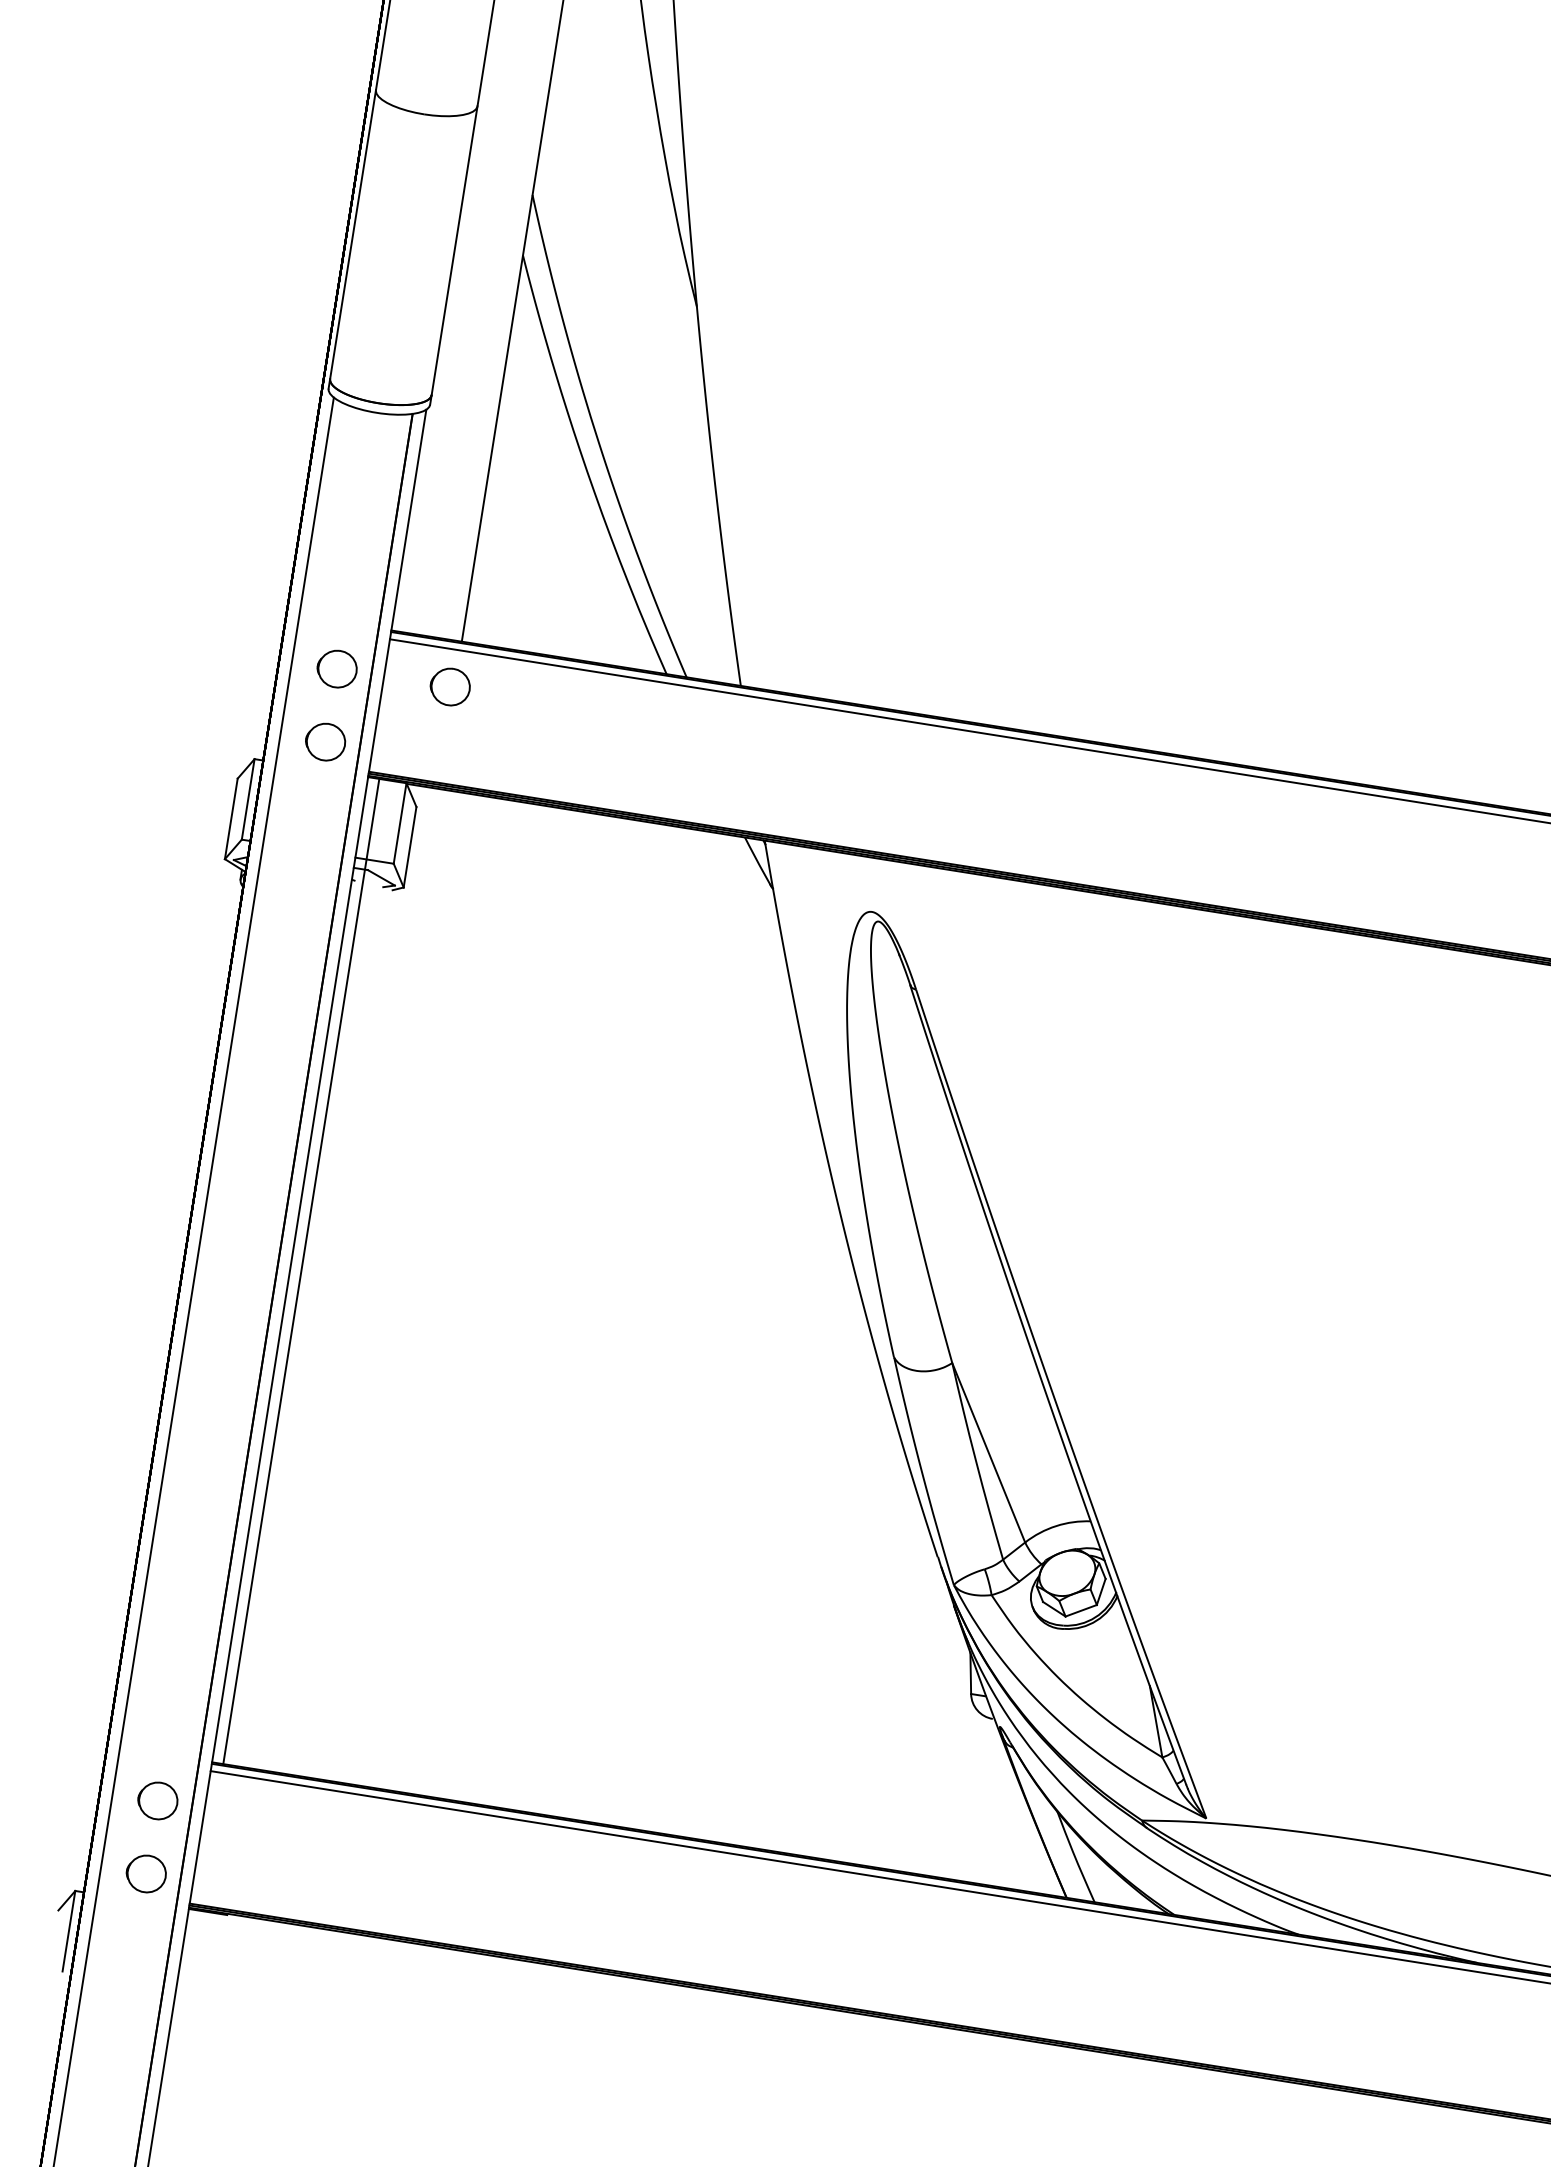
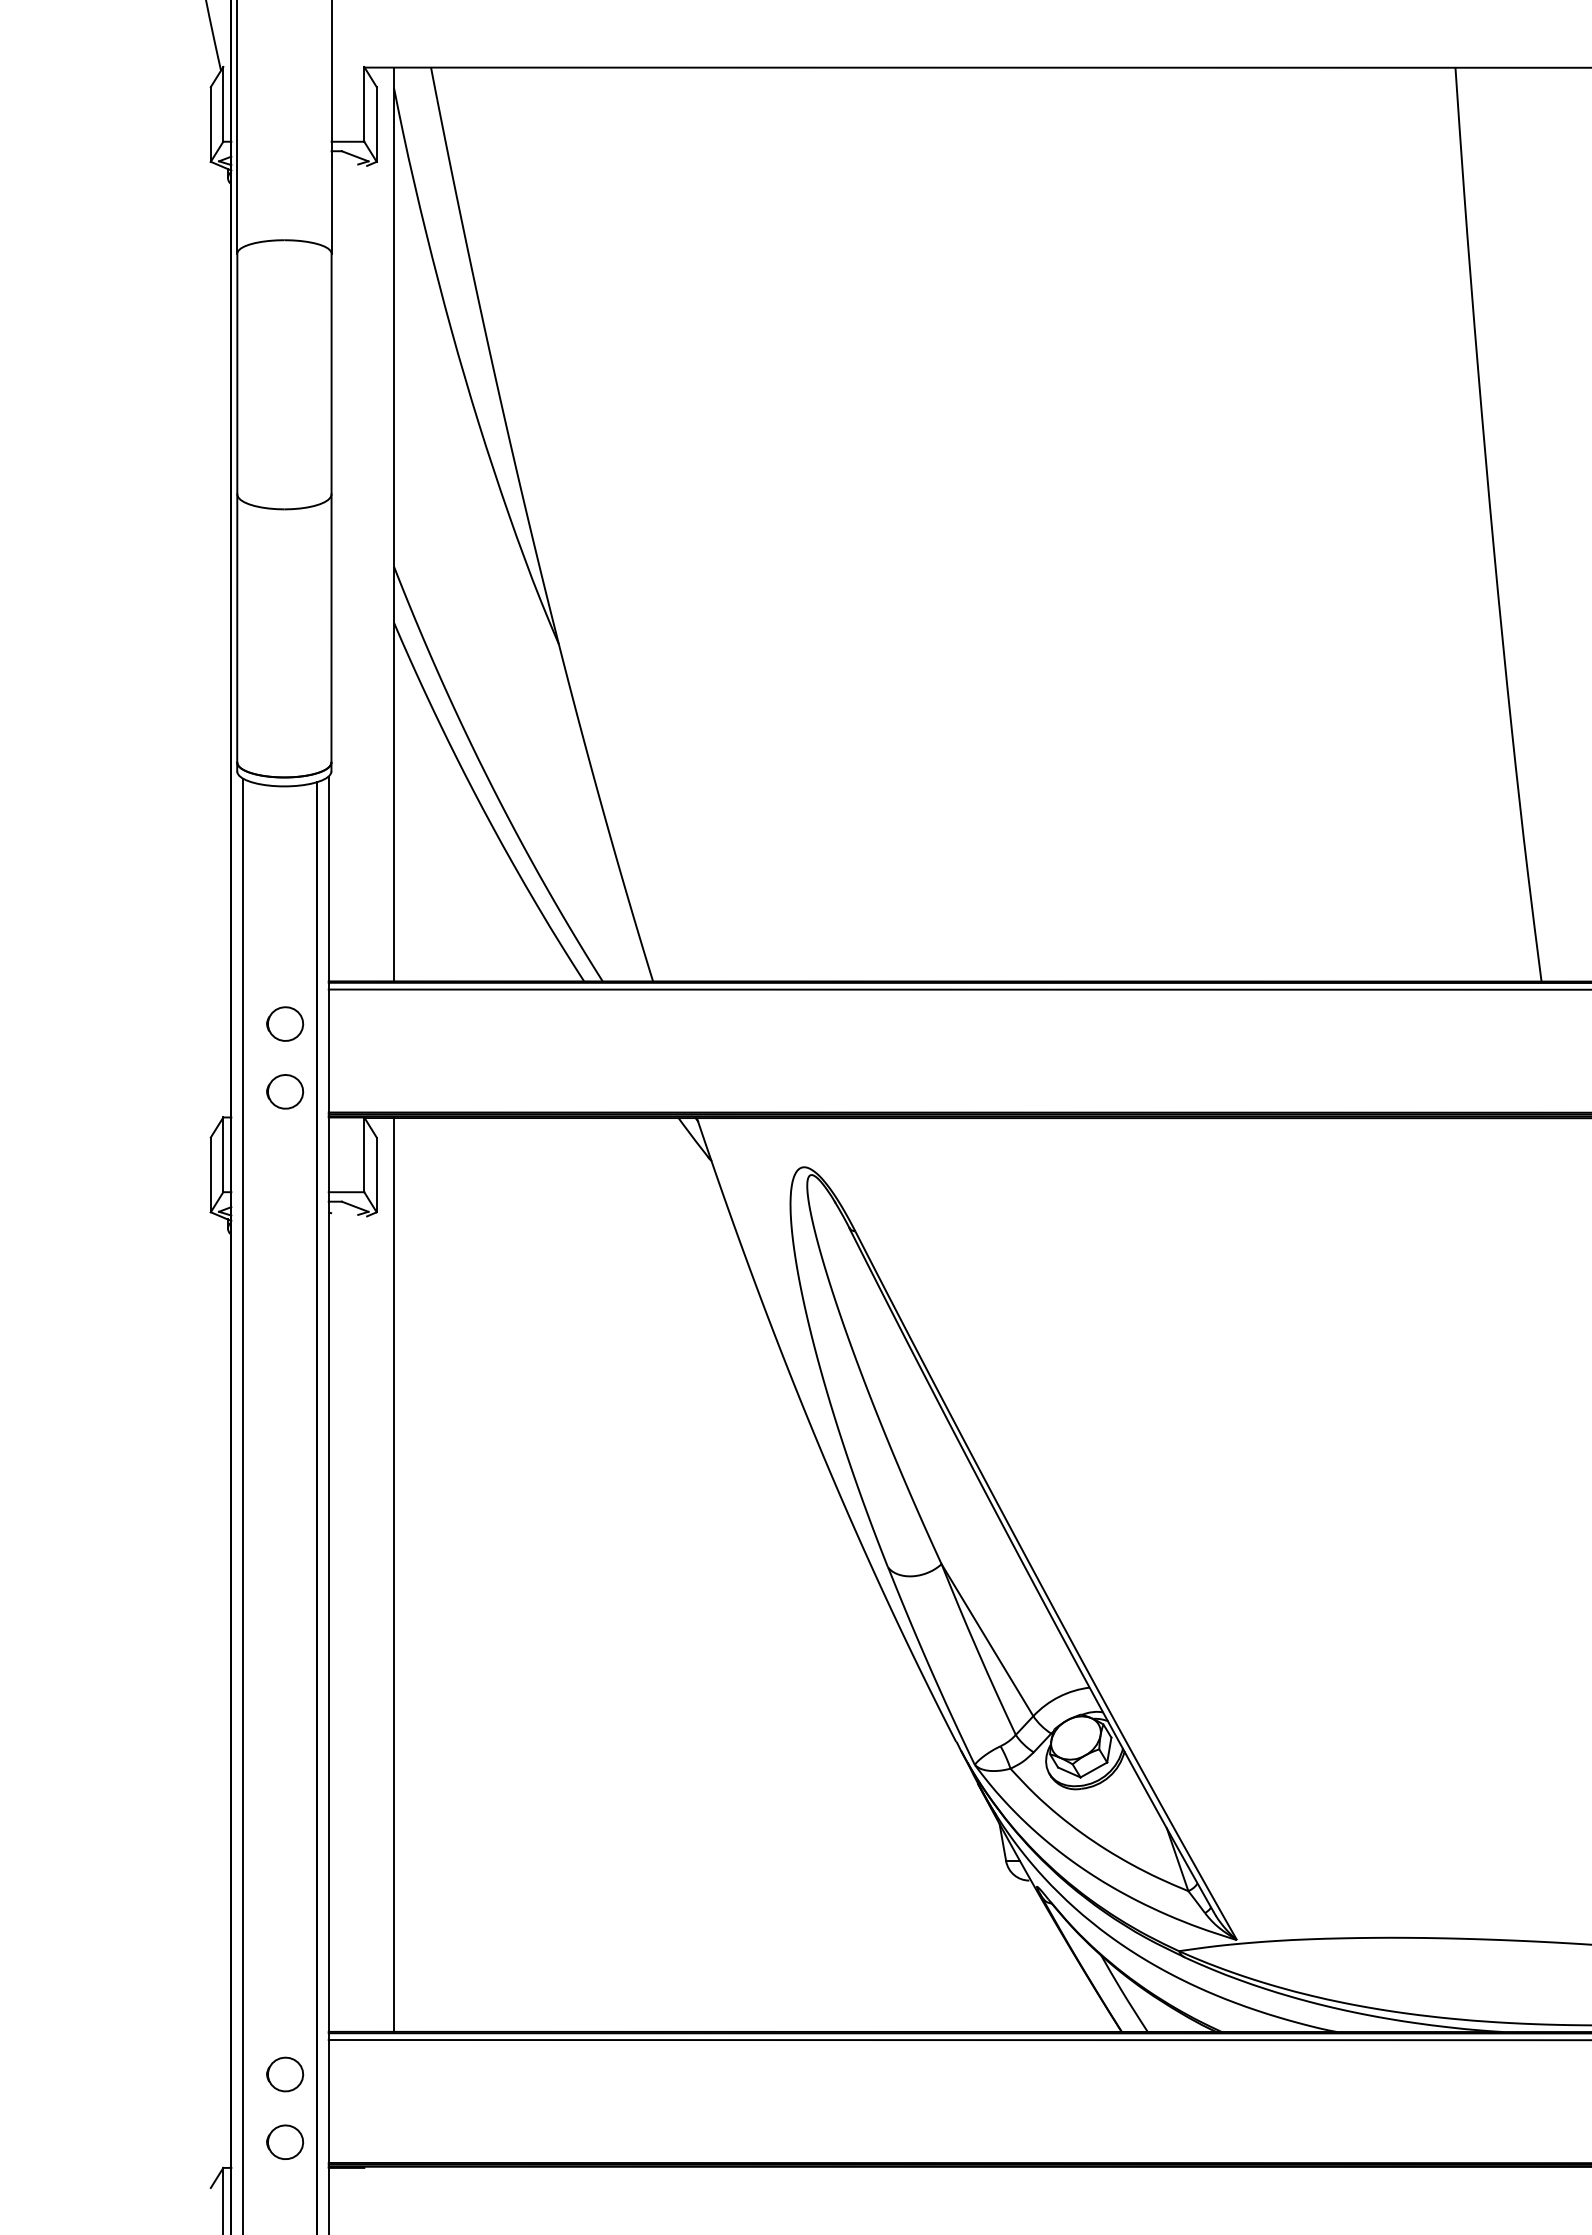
part: (450, 686) -> (390, 1023), removed
line: (301, 1271) -> (394, 1574), moved

